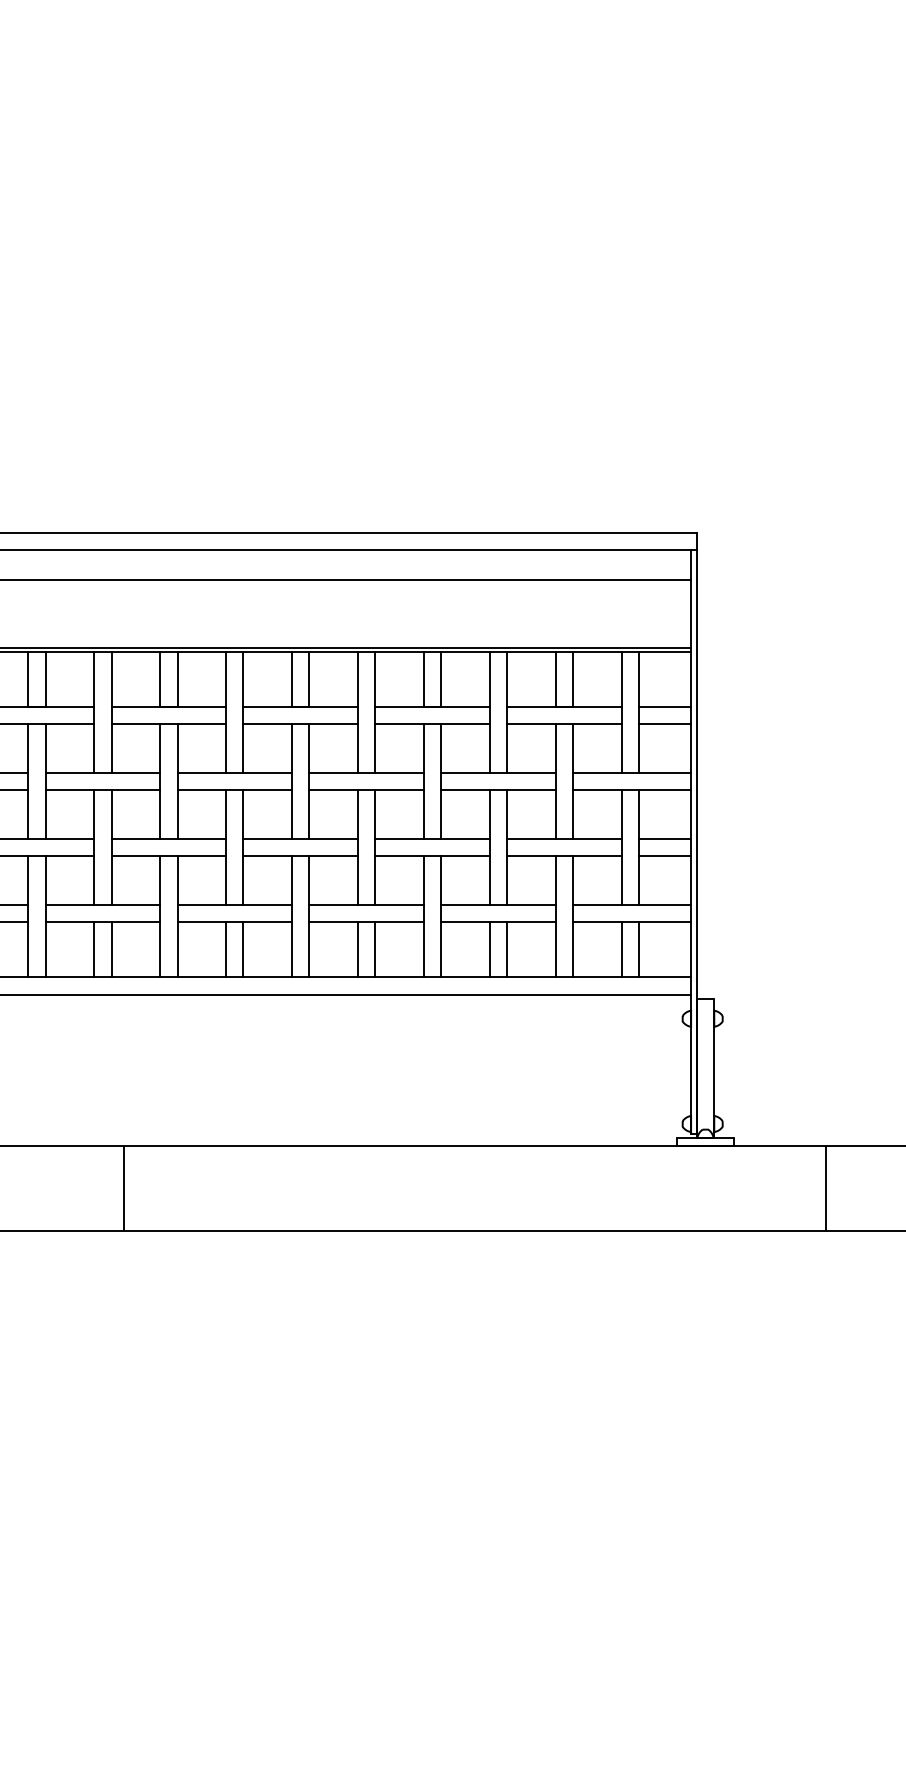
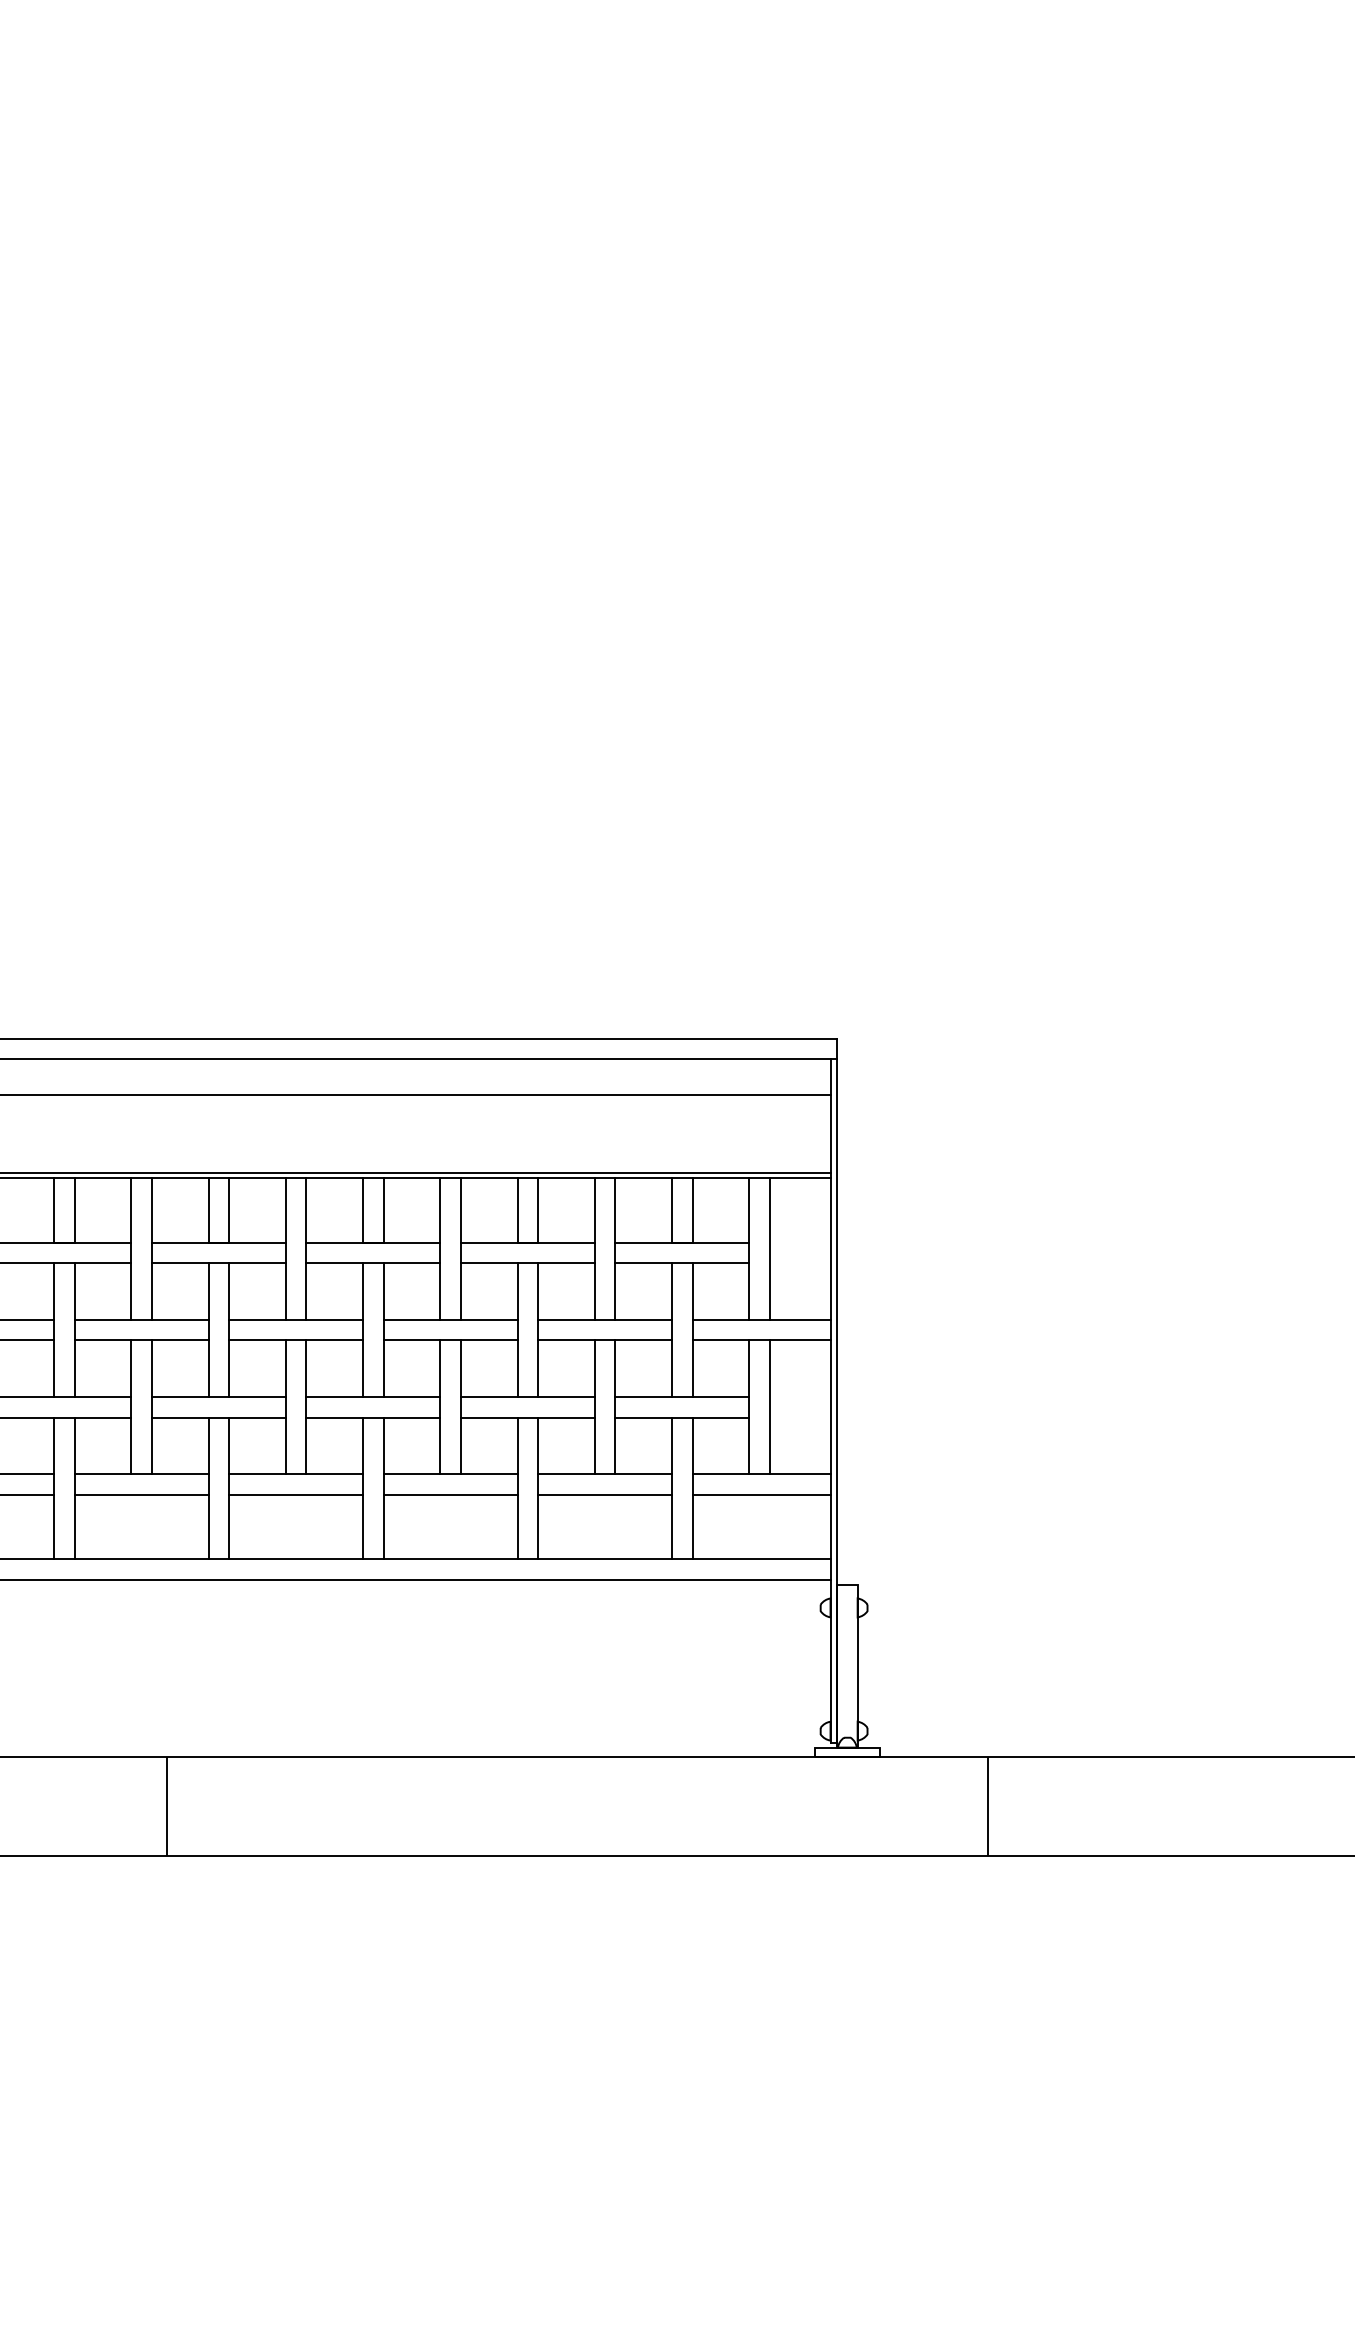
line: (664, 706) -> (799, 1242), removed
line: (664, 724) -> (799, 1263), removed
line: (664, 839) -> (799, 1397), removed
line: (664, 856) -> (799, 1417), removed
line: (94, 949) -> (131, 1526), removed
line: (111, 949) -> (151, 1526), removed
line: (225, 949) -> (285, 1526), removed
line: (243, 949) -> (306, 1526), removed
line: (358, 949) -> (440, 1526), removed
line: (375, 949) -> (460, 1526), removed
line: (489, 949) -> (594, 1526), removed
line: (507, 949) -> (615, 1526), removed
line: (621, 949) -> (749, 1526), removed
line: (638, 949) -> (769, 1526), removed

